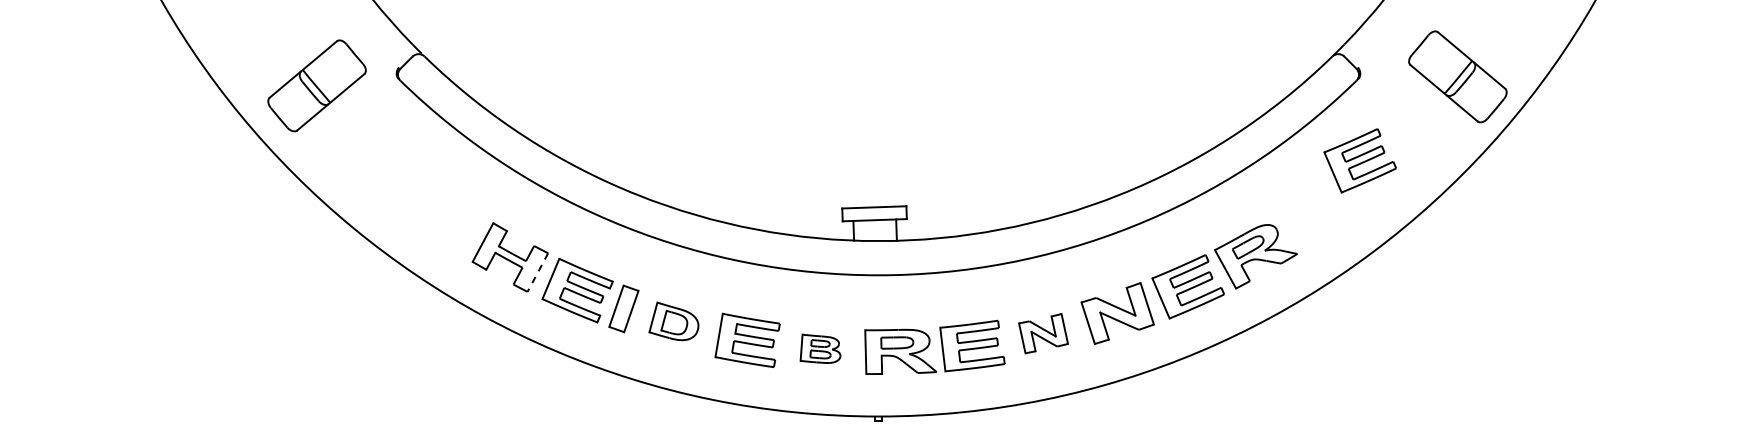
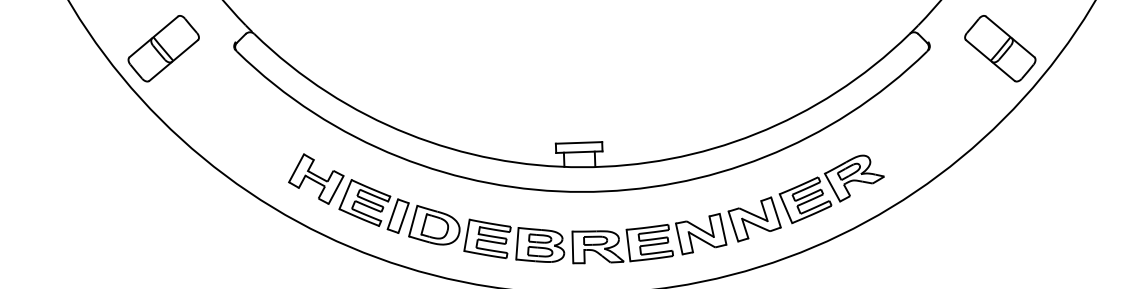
part: (316, 85) -> (163, 48), moved
part: (1359, 160) -> (929, 109), removed
line: (537, 272) -> (335, 189), dashed -> solid
part: (673, 321) -> (434, 225), size x1.43
part: (1043, 333) -> (701, 233), size x1.43
part: (820, 348) -> (540, 244), size x1.67

